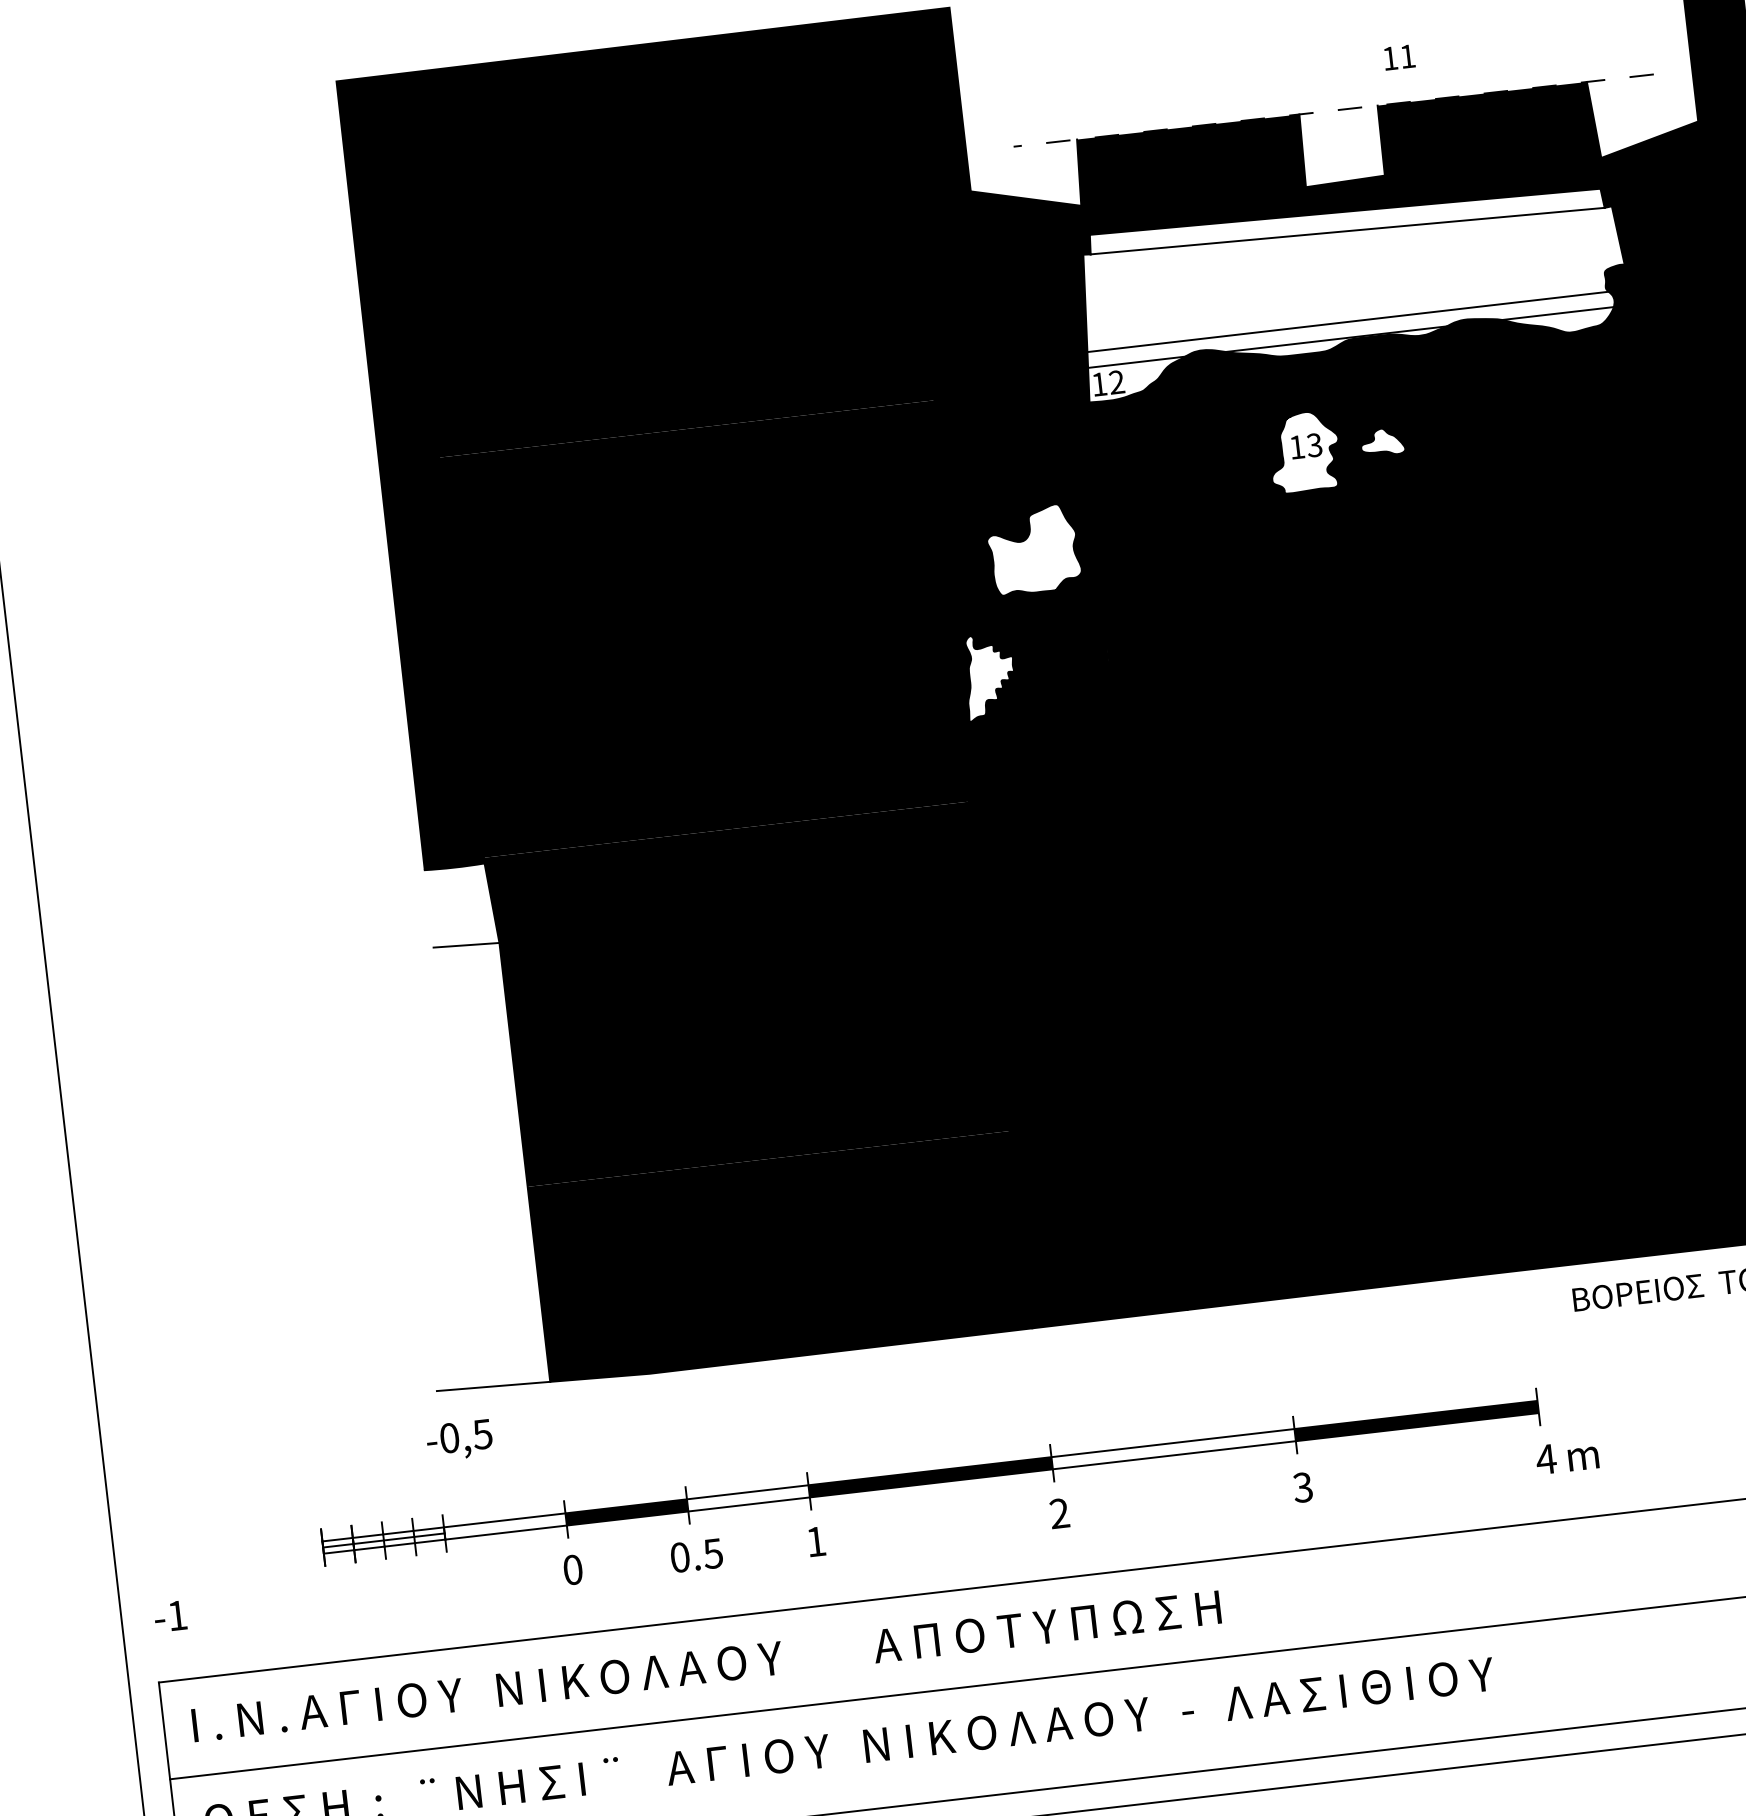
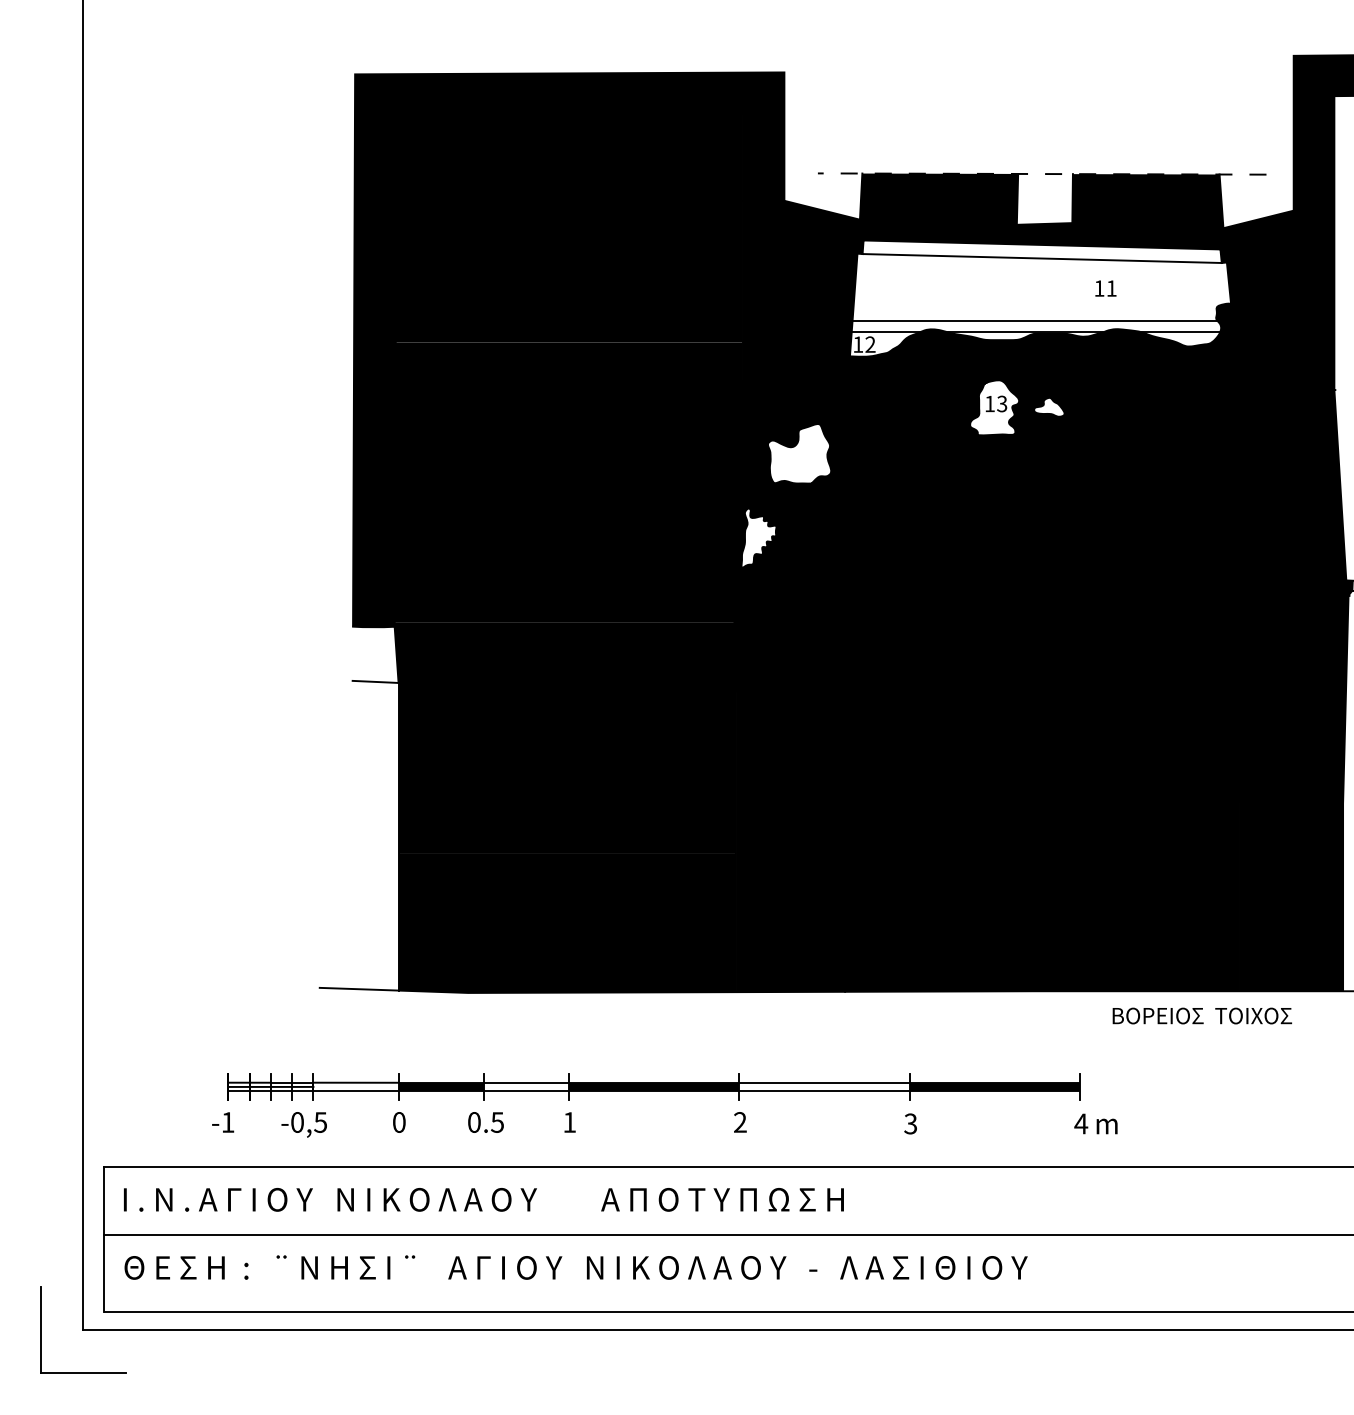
text: (1398, 57) -> (1105, 288), moved
text: (458, 1440) -> (303, 1124), moved
text: (170, 1616) -> (223, 1122), moved

